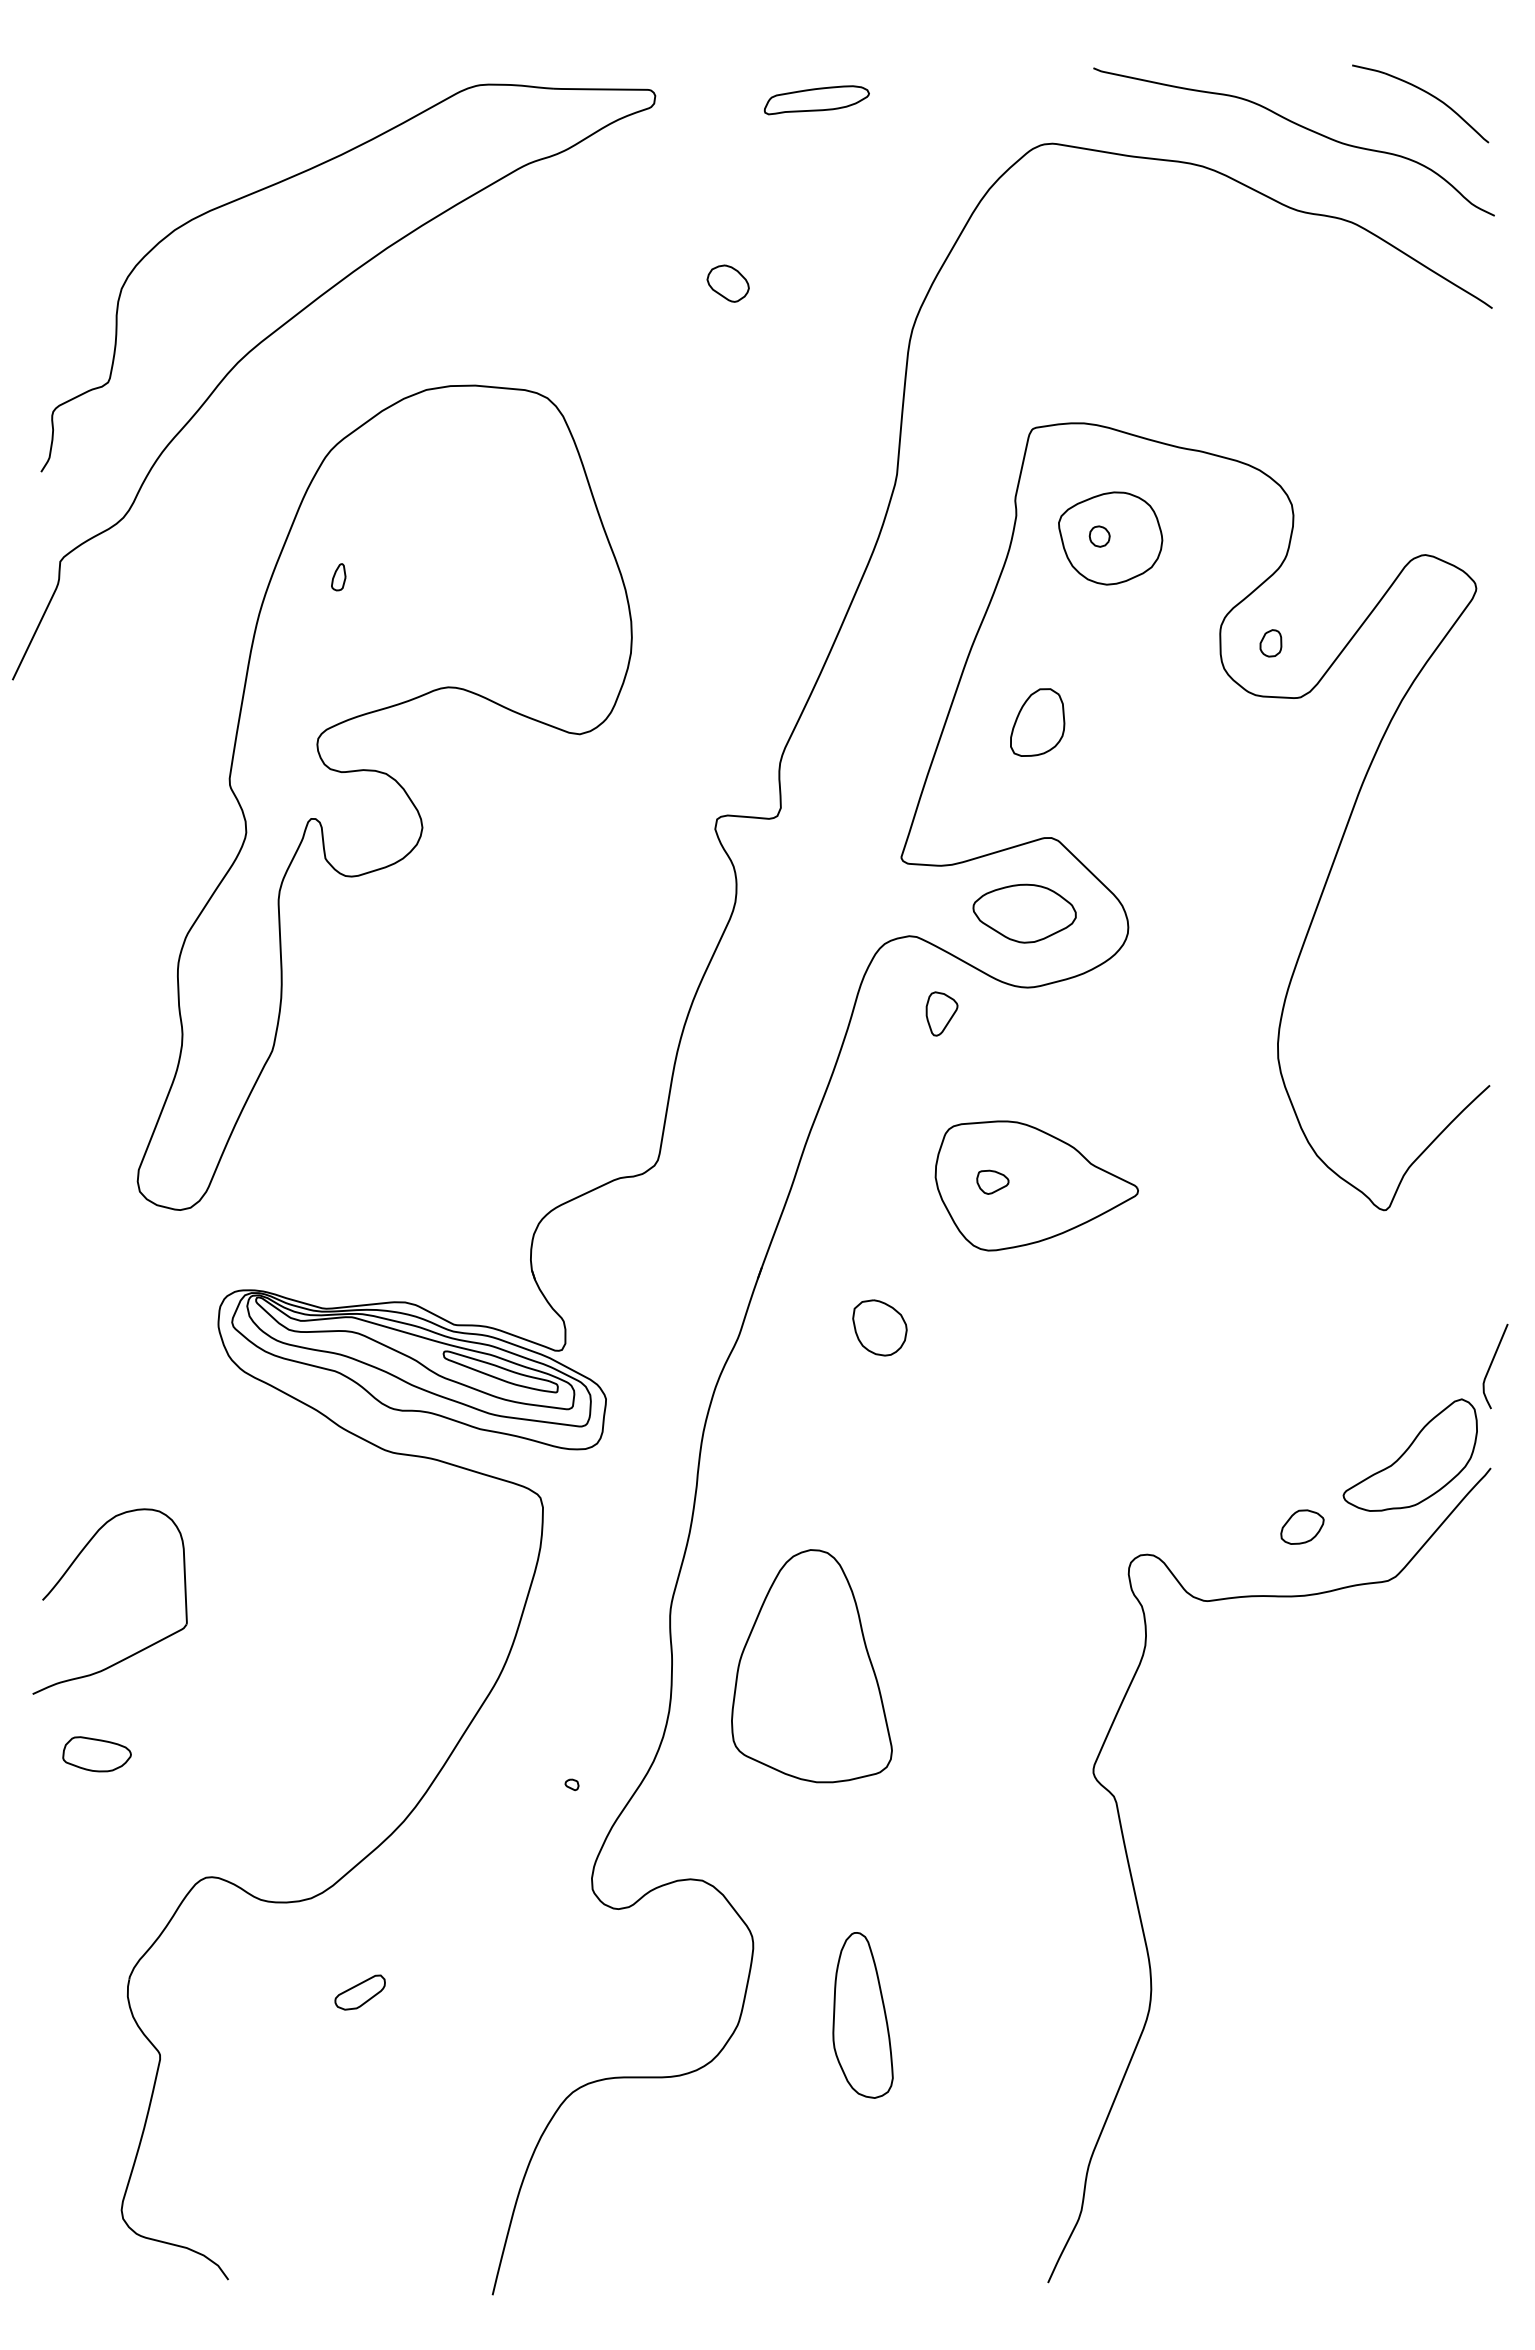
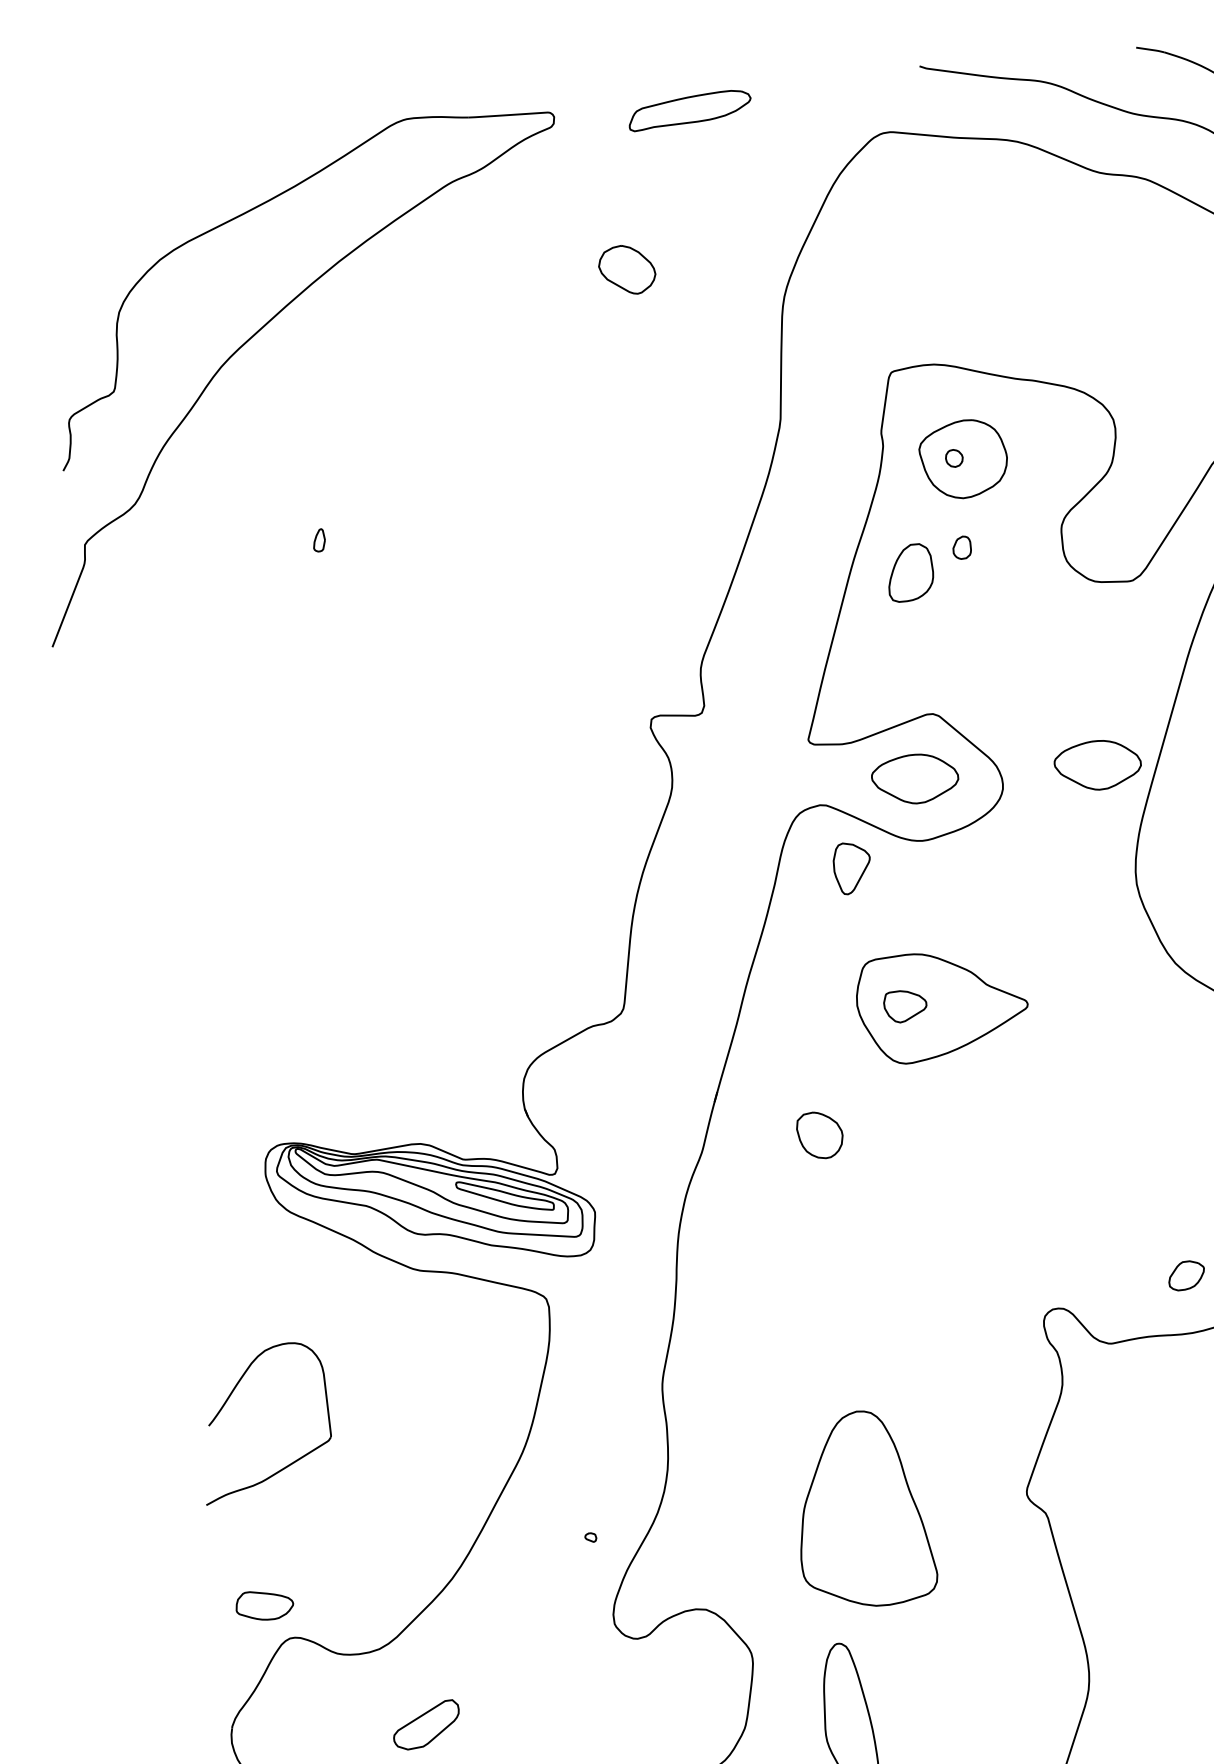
part: (816, 100) -> (689, 110), size x1.4
part: (727, 283) -> (626, 269), size x1.6
part: (1270, 643) -> (961, 547), moved
part: (1037, 722) -> (910, 572), moved
part: (384, 797) -> (371, 722), removed
part: (1242, 913) -> (1097, 765), added
part: (941, 1013) -> (851, 867), size x1.4
part: (992, 1181) -> (905, 1005), size x1.6
part: (69, 1569) -> (229, 1398), moved
part: (811, 1666) -> (864, 1509), moved
part: (96, 1754) -> (264, 1605), moved
part: (359, 1992) -> (425, 1725), size x1.6

